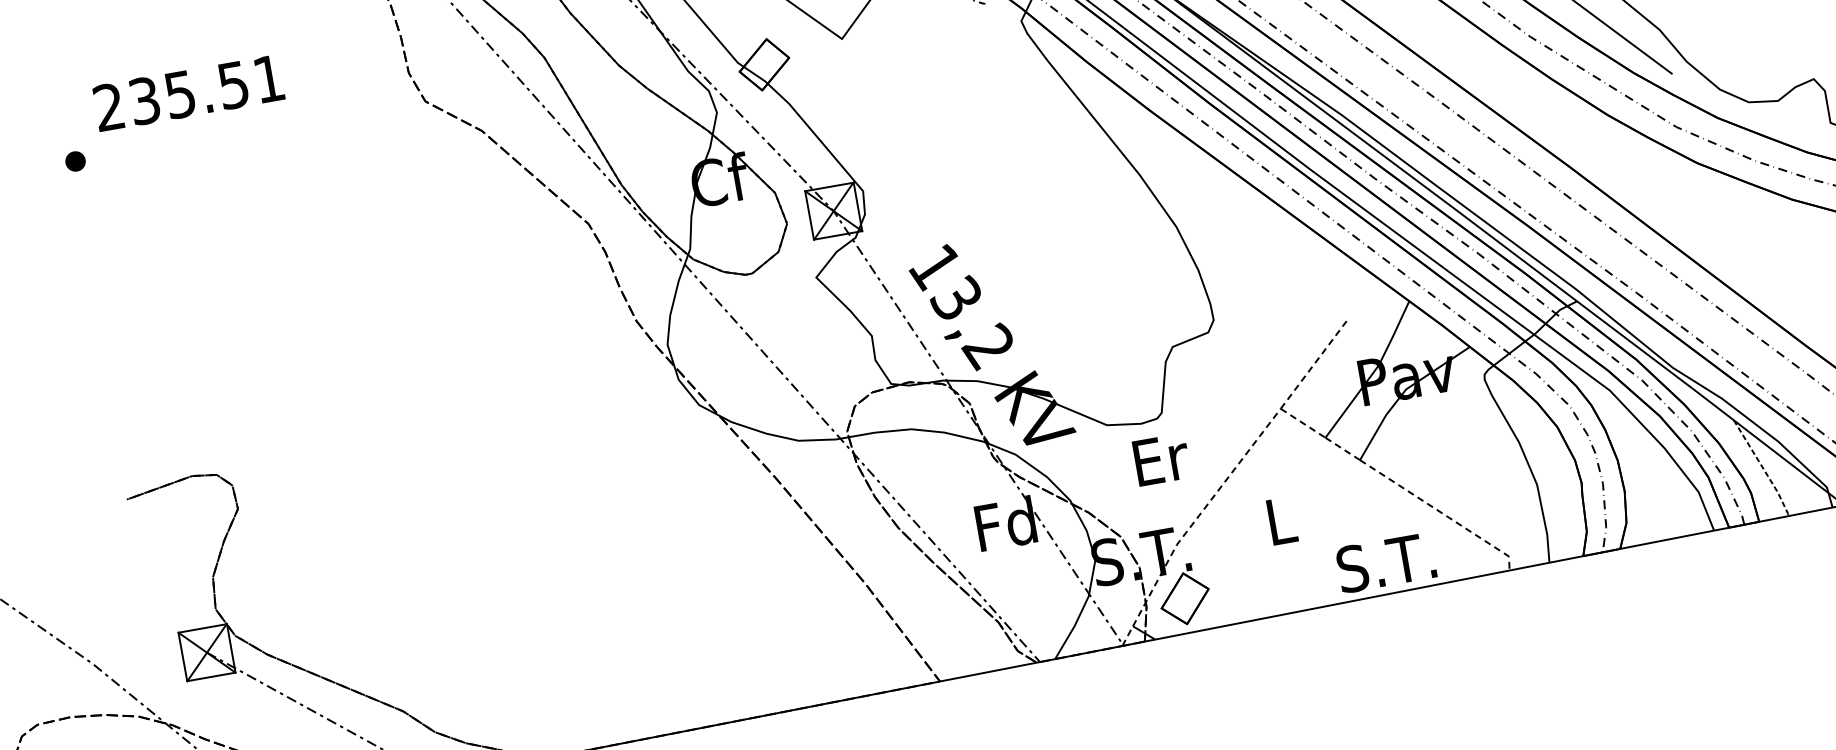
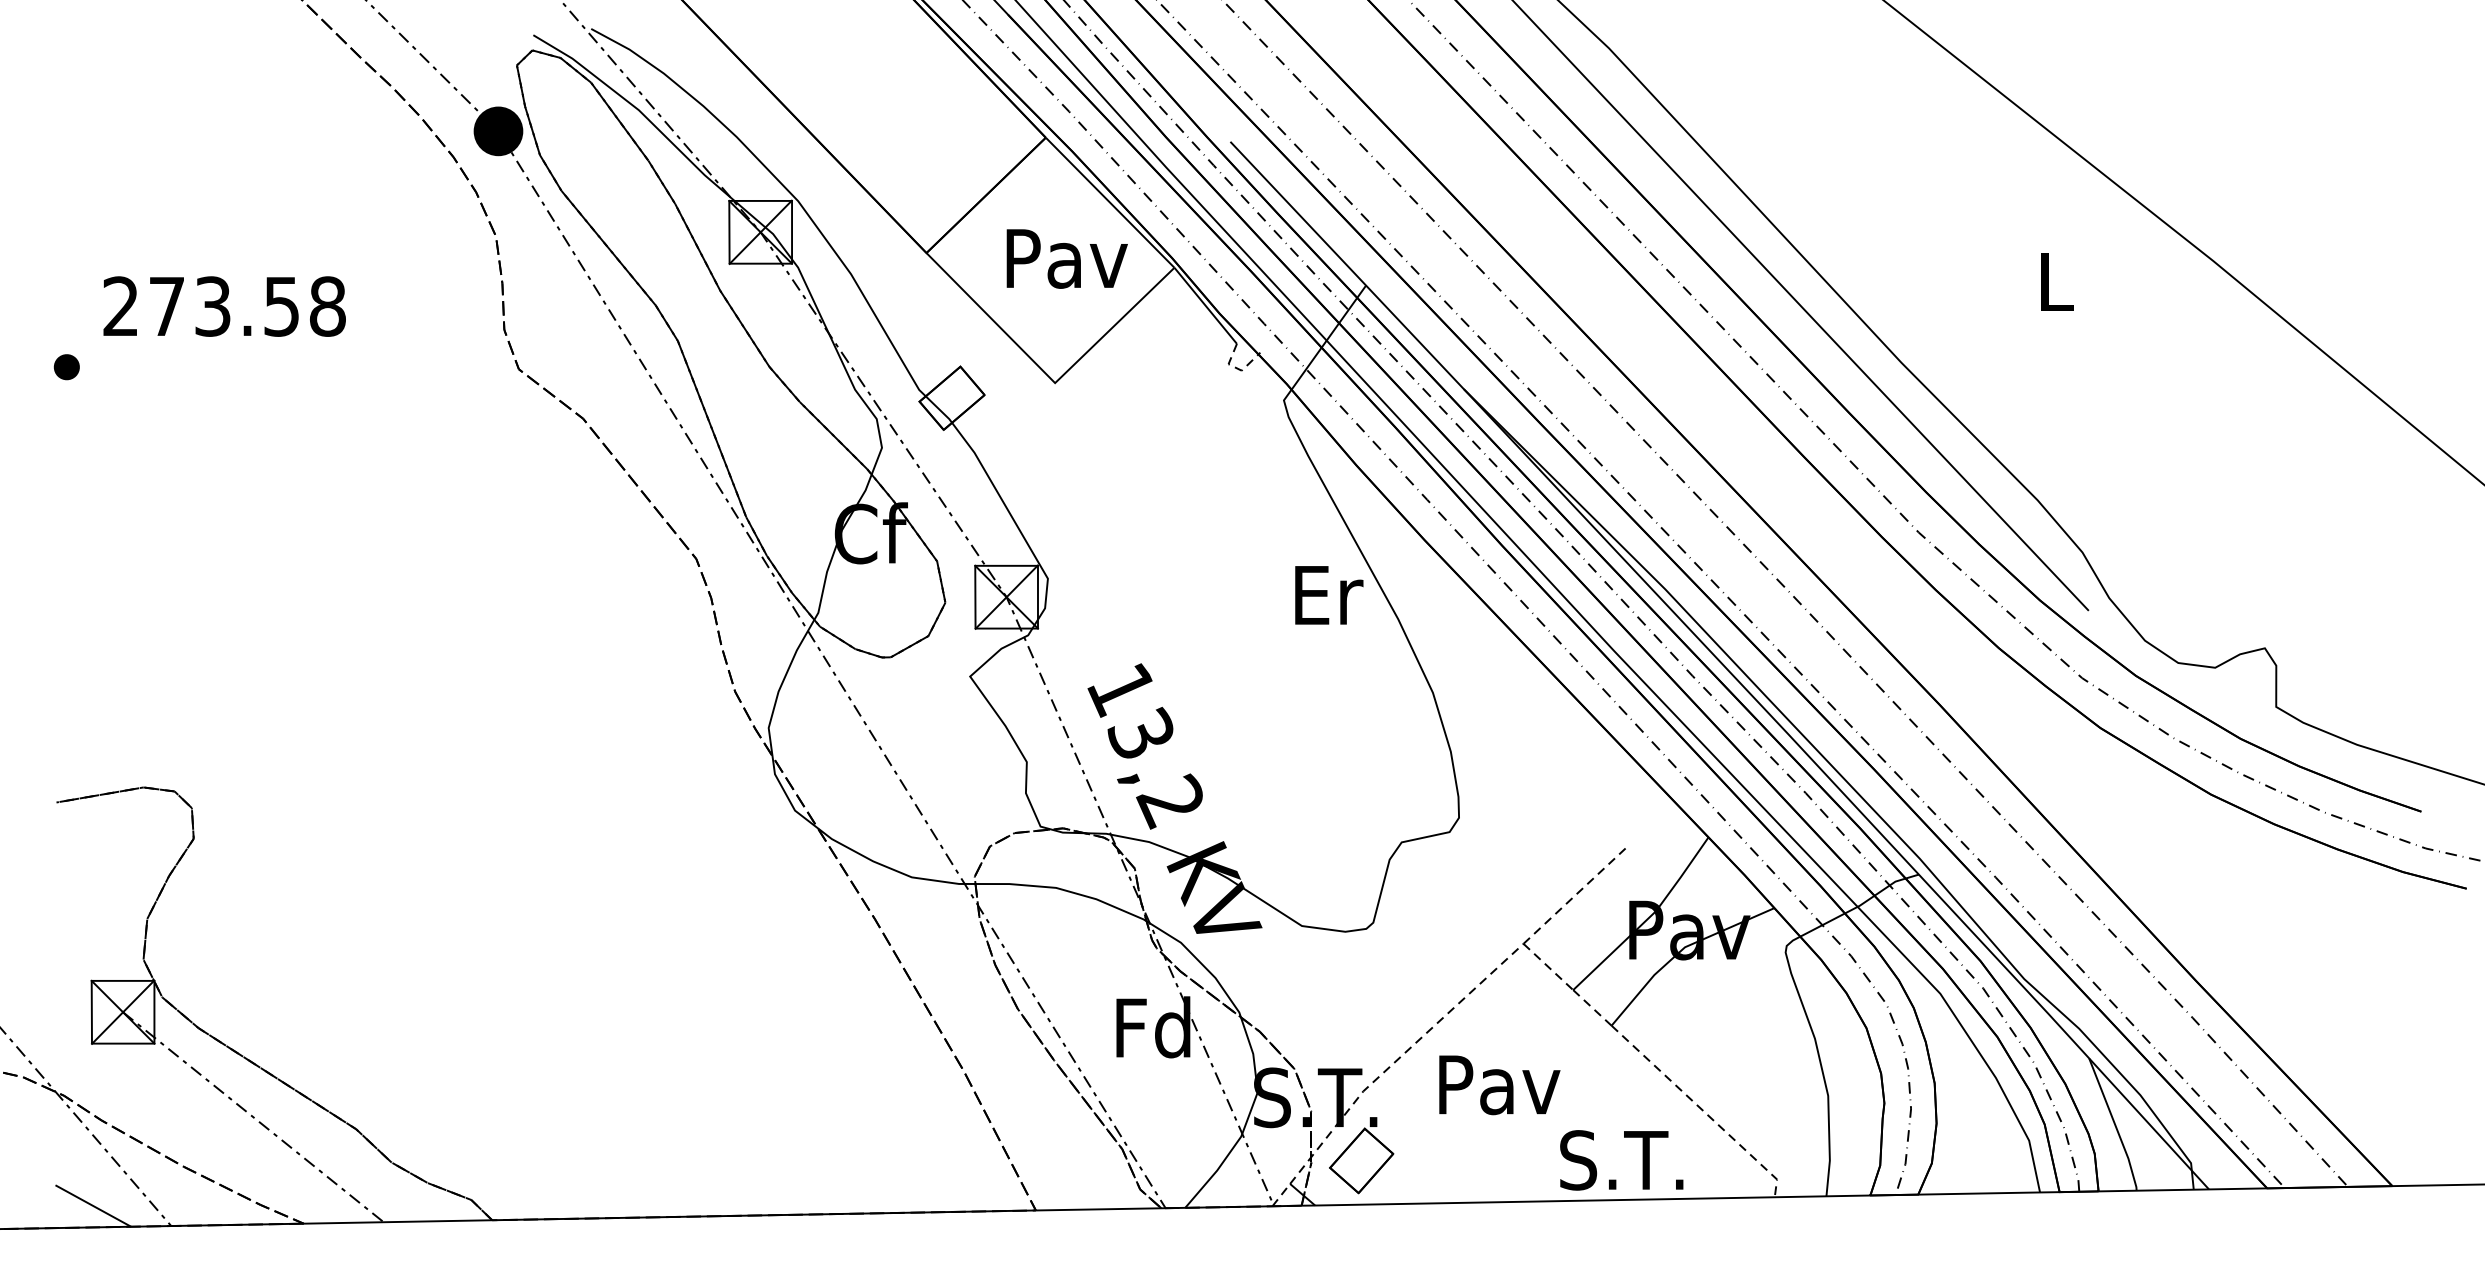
text: (207, 89) -> (247, 306), 235.51 -> 273.58
text: (1162, 459) -> (1329, 595), moved
line: (1763, 468) -> (2115, 1125), dashed -> solid
text: (1281, 521) -> (1499, 1085), L -> Pav

